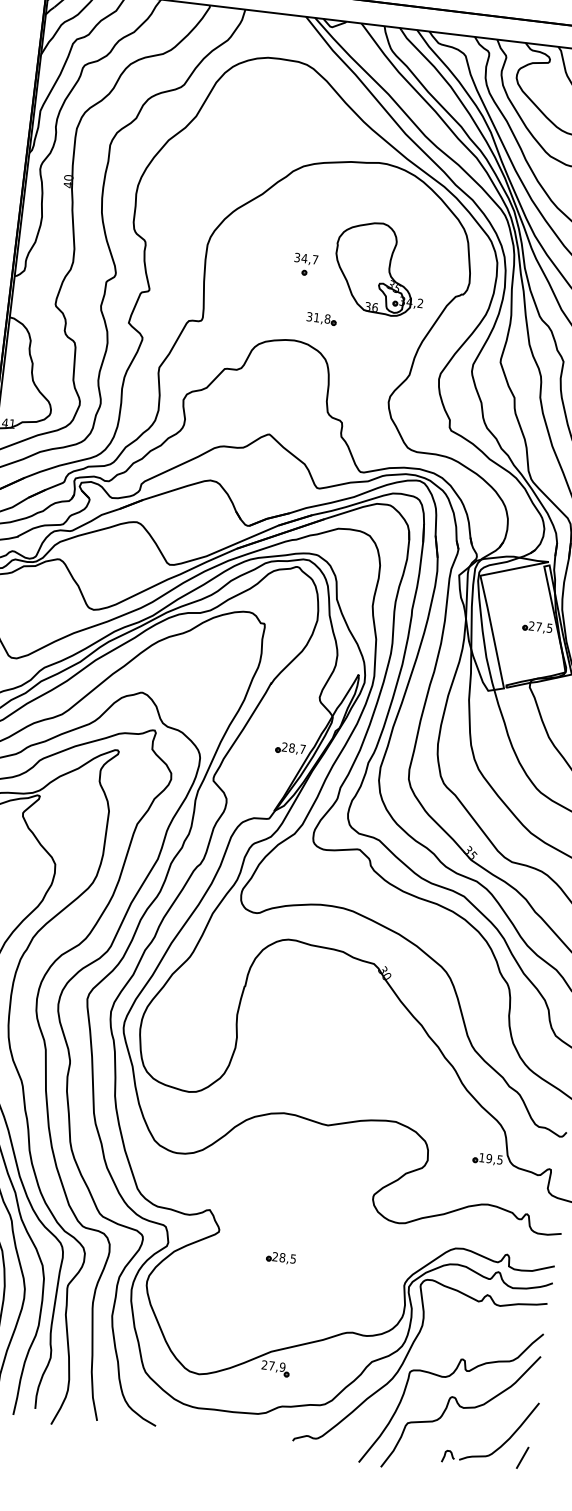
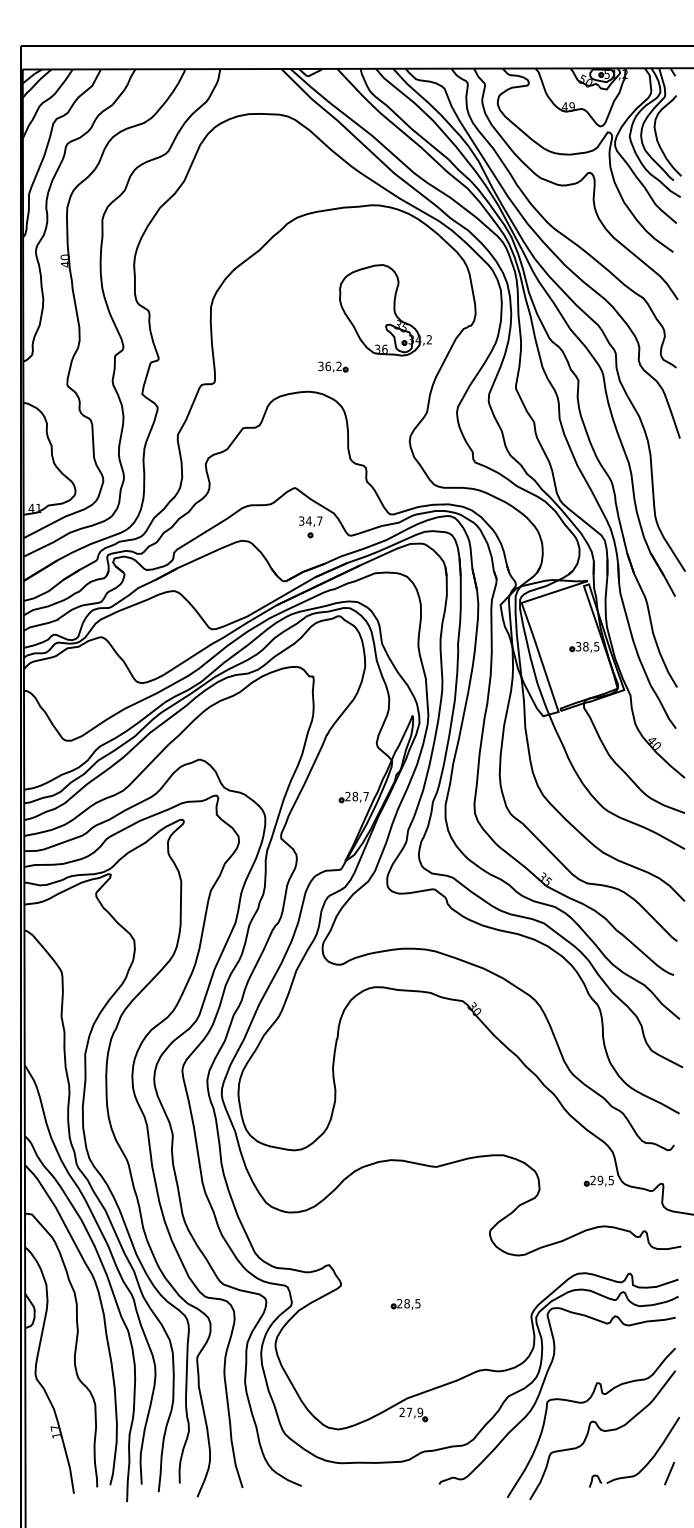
part: (305, 265) -> (310, 527), moved
text: (322, 318) -> (333, 366), 31,8 -> 36,2
text: (535, 626) -> (582, 646), 27,5 -> 38,5
text: (481, 1156) -> (592, 1179), 19,5 -> 29,5

